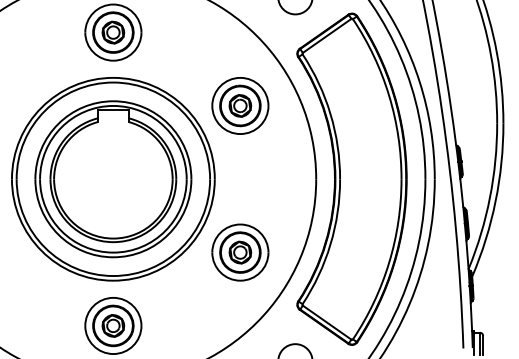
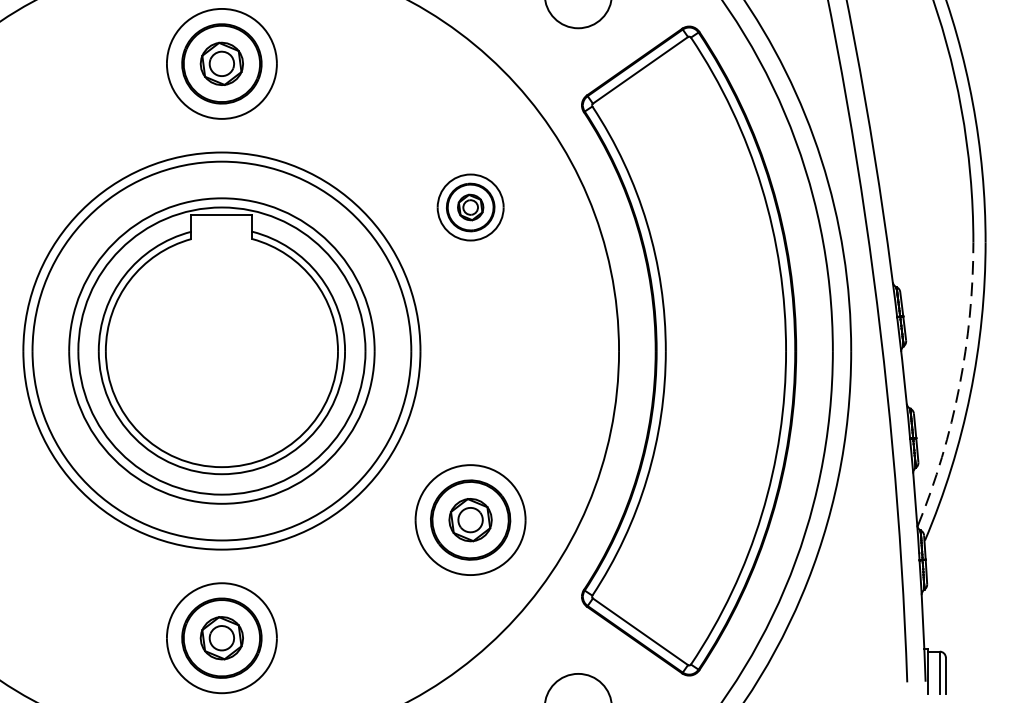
part: (240, 105) -> (470, 206), size x0.6
arc: (490, 197) -> (960, 386), solid -> dashed
part: (240, 252) -> (470, 519), moved

